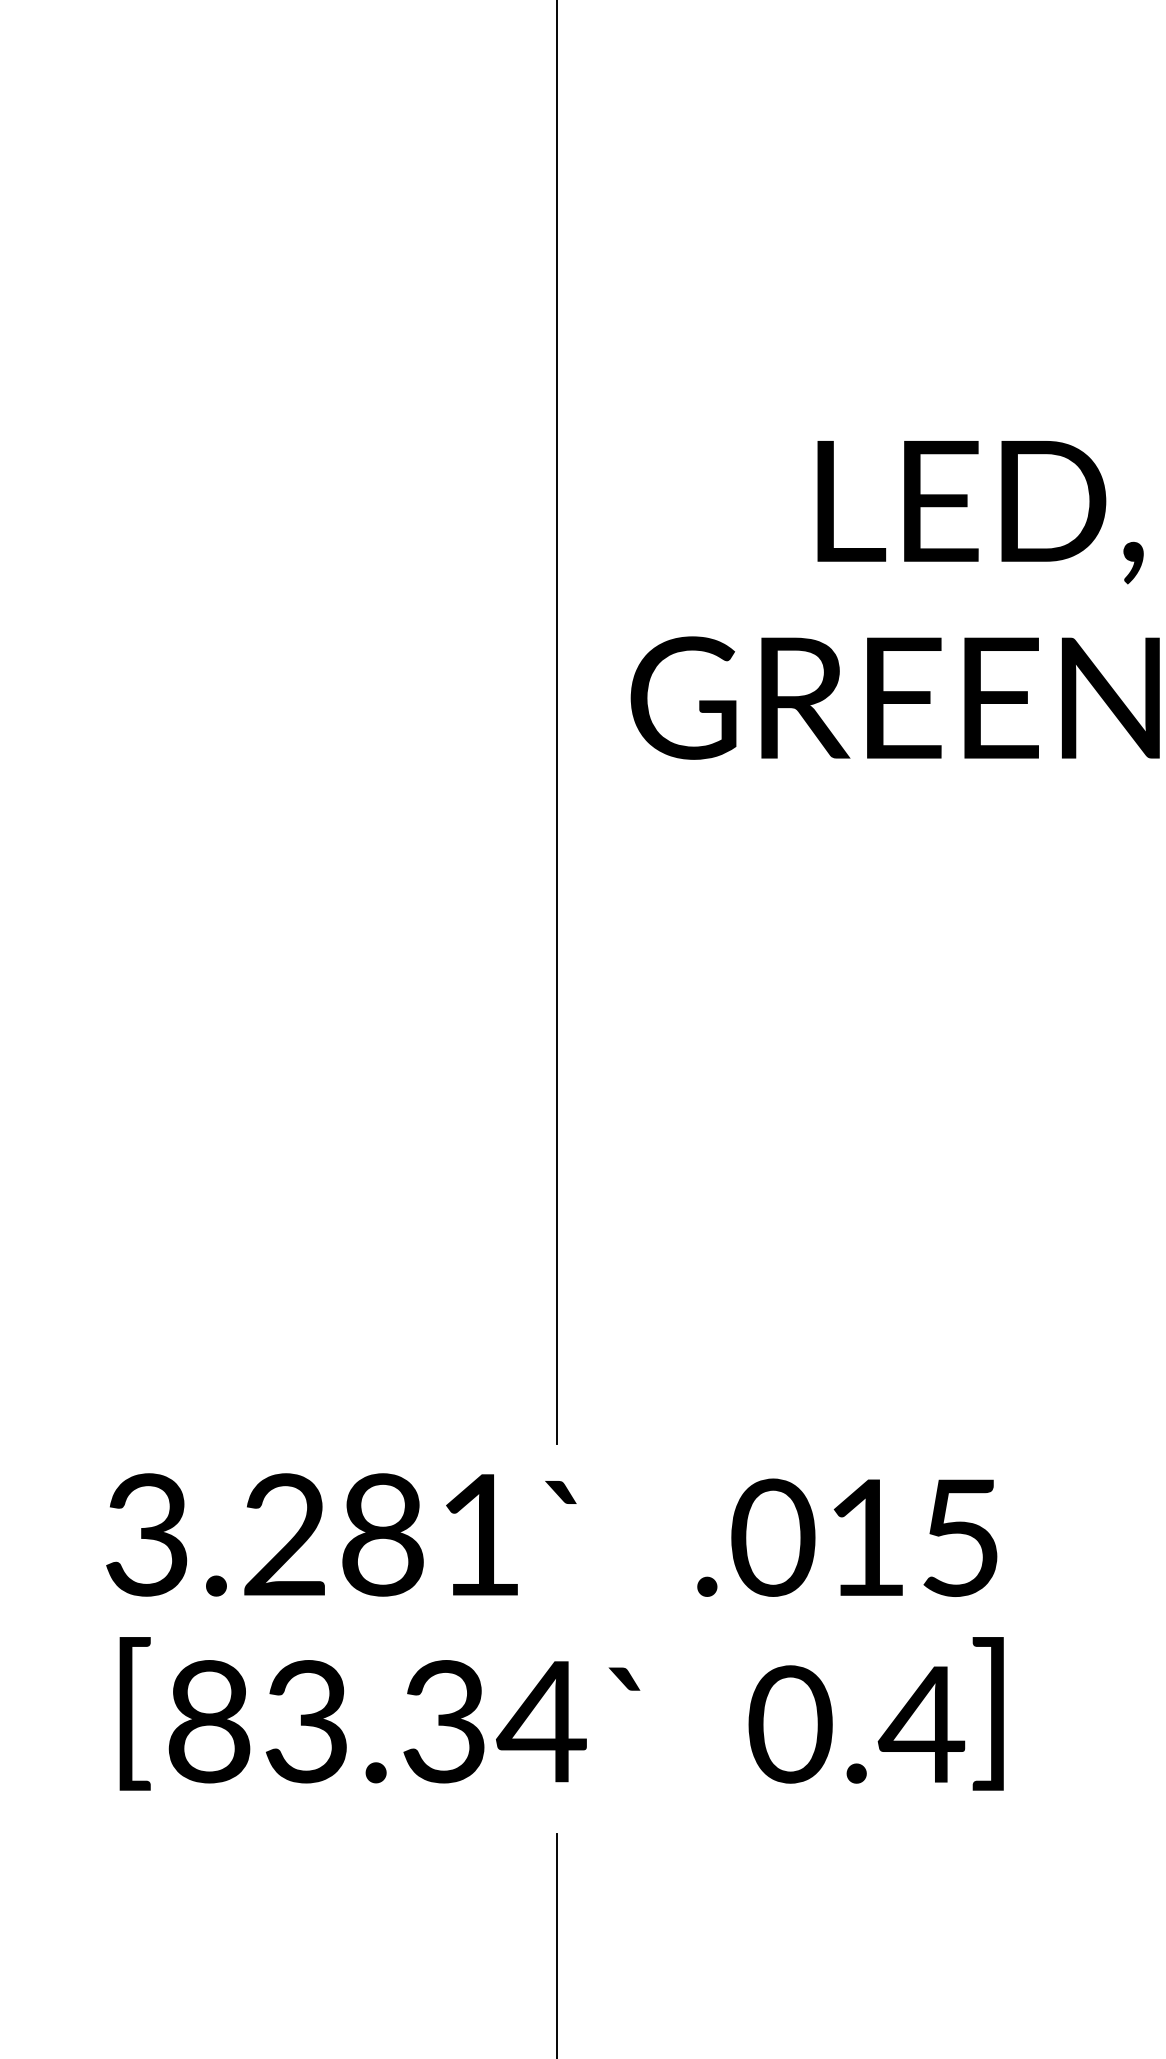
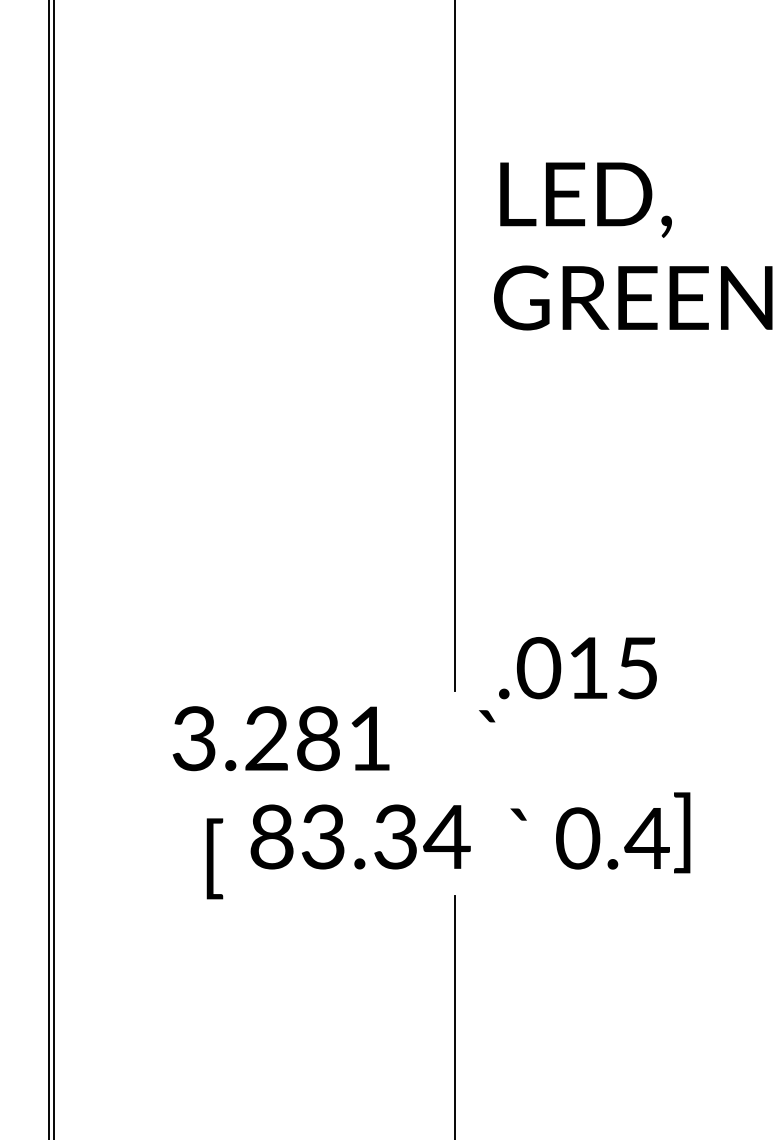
text: (979, 511) -> (585, 199), moved
text: (561, 1492) -> (487, 716), moved
text: (310, 1534) -> (280, 738), moved
text: (846, 1538) -> (577, 668), moved
text: (624, 1678) -> (518, 814), moved
text: (134, 1713) -> (214, 858), moved

